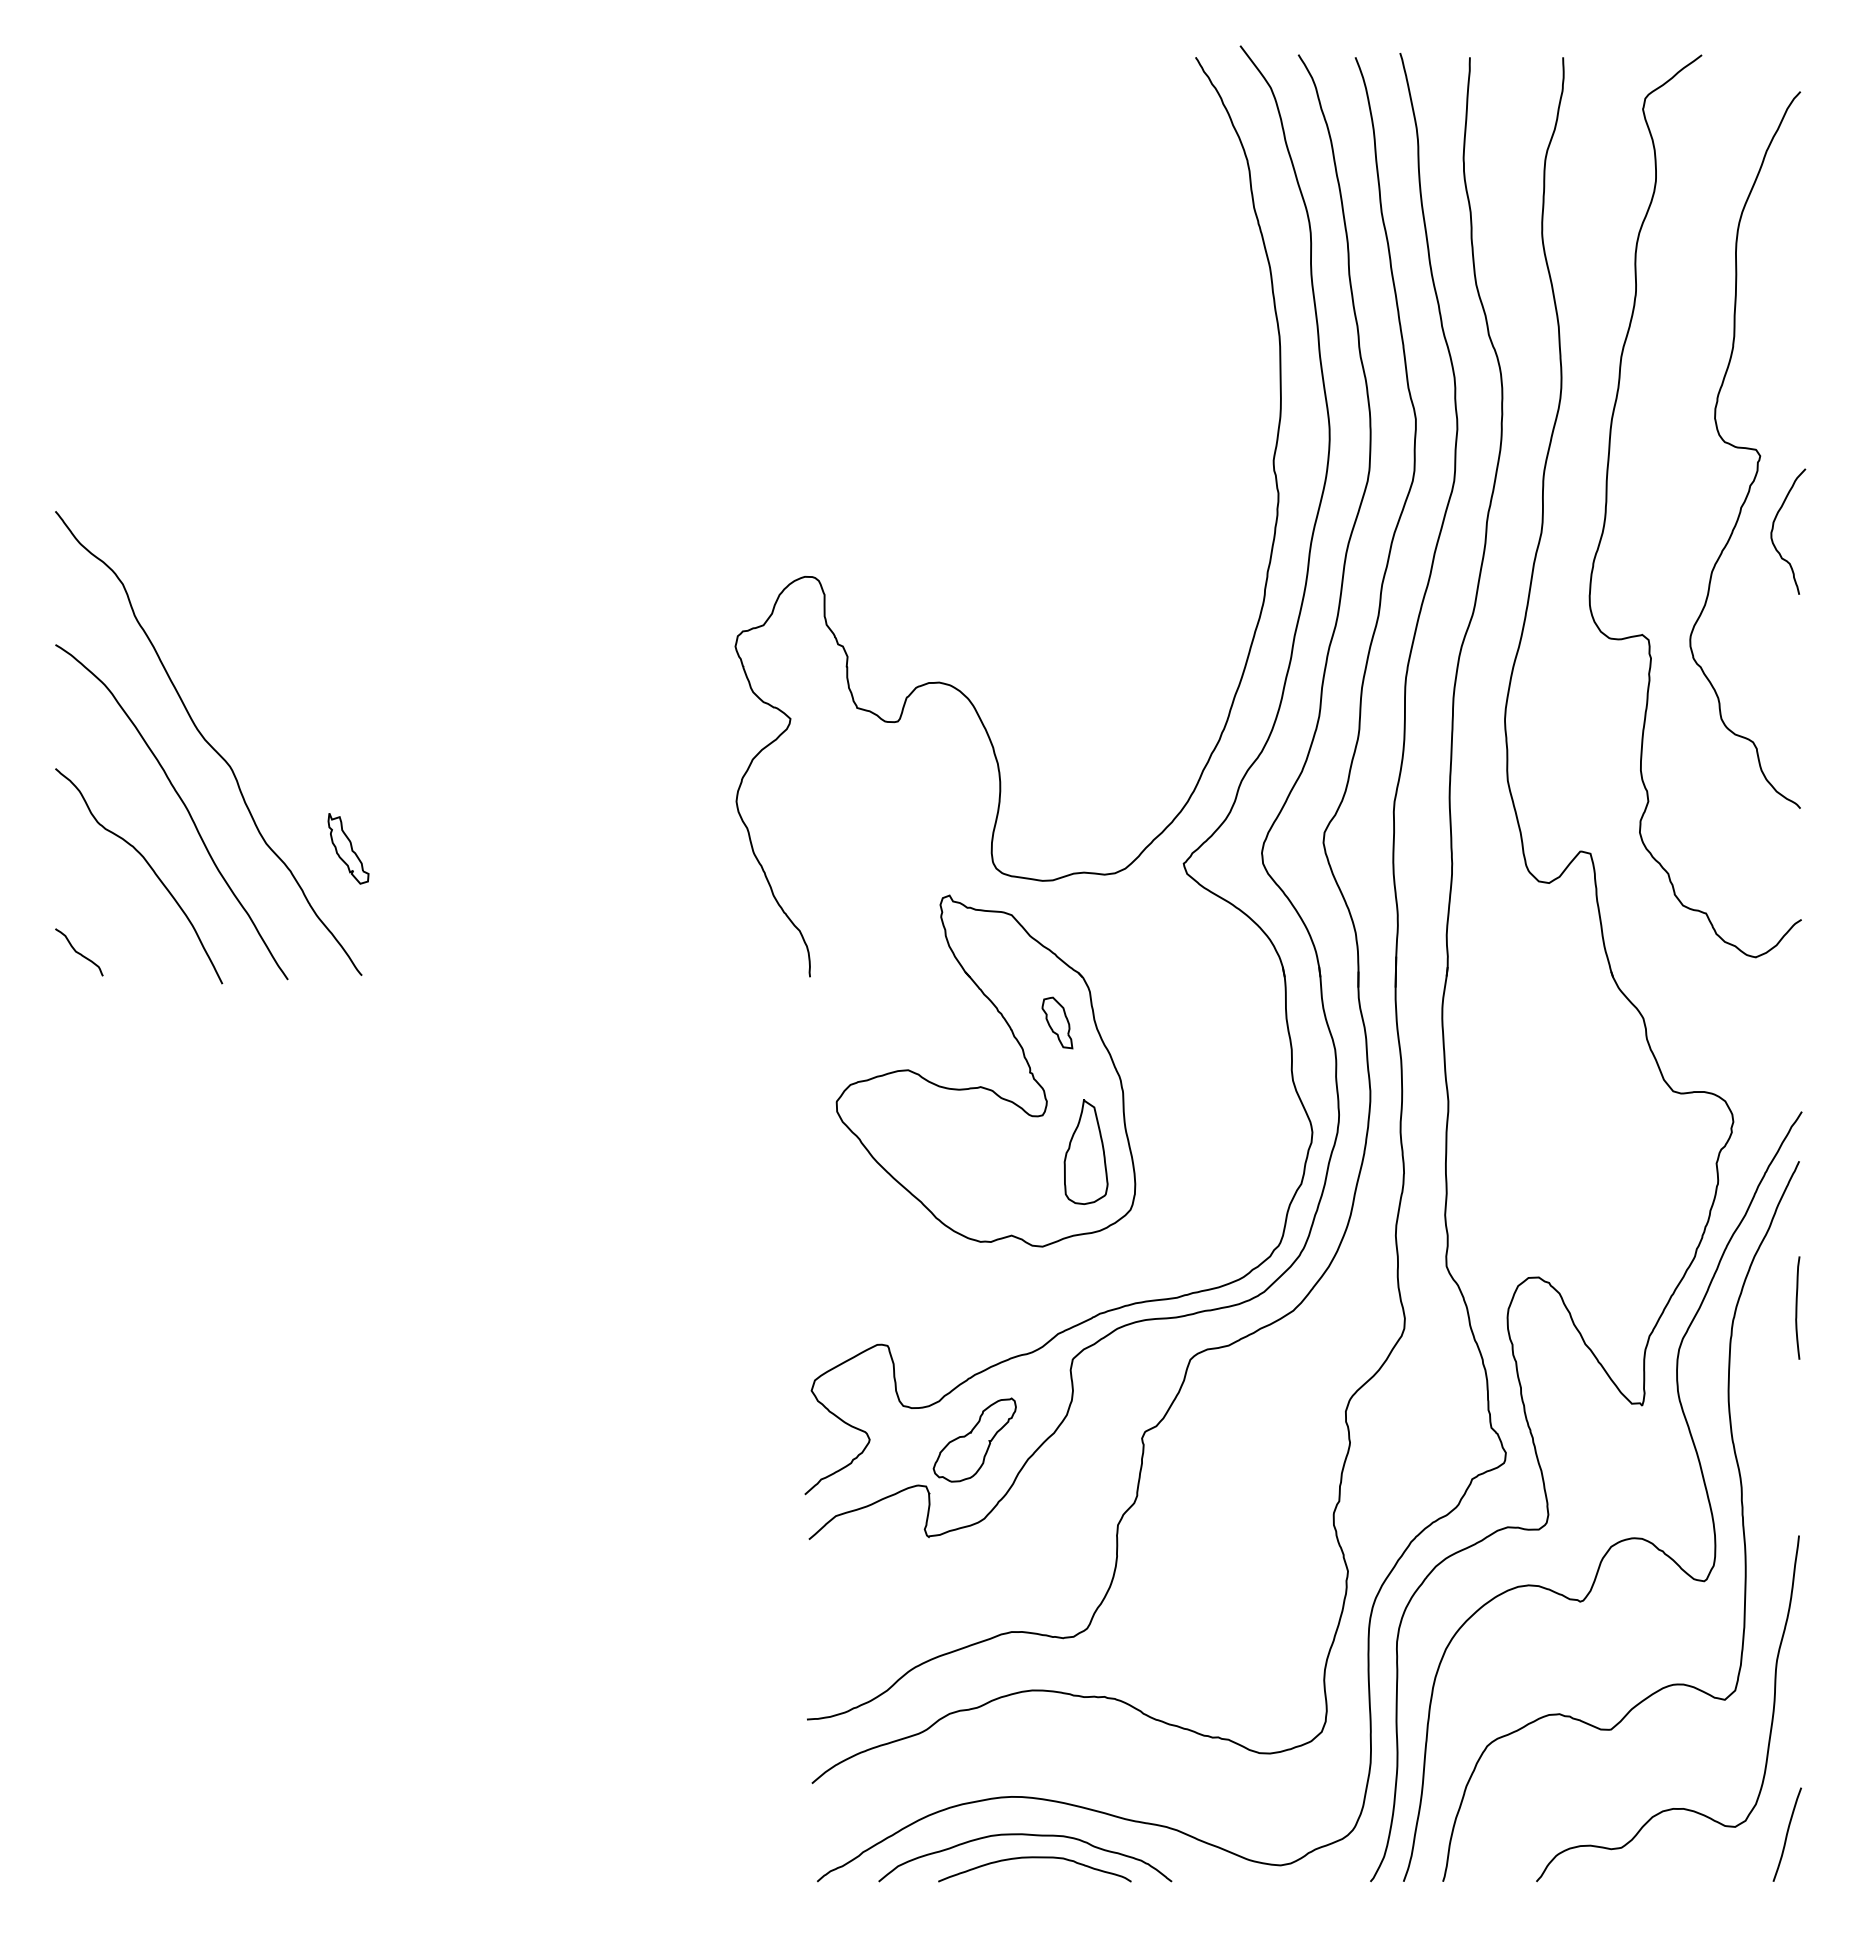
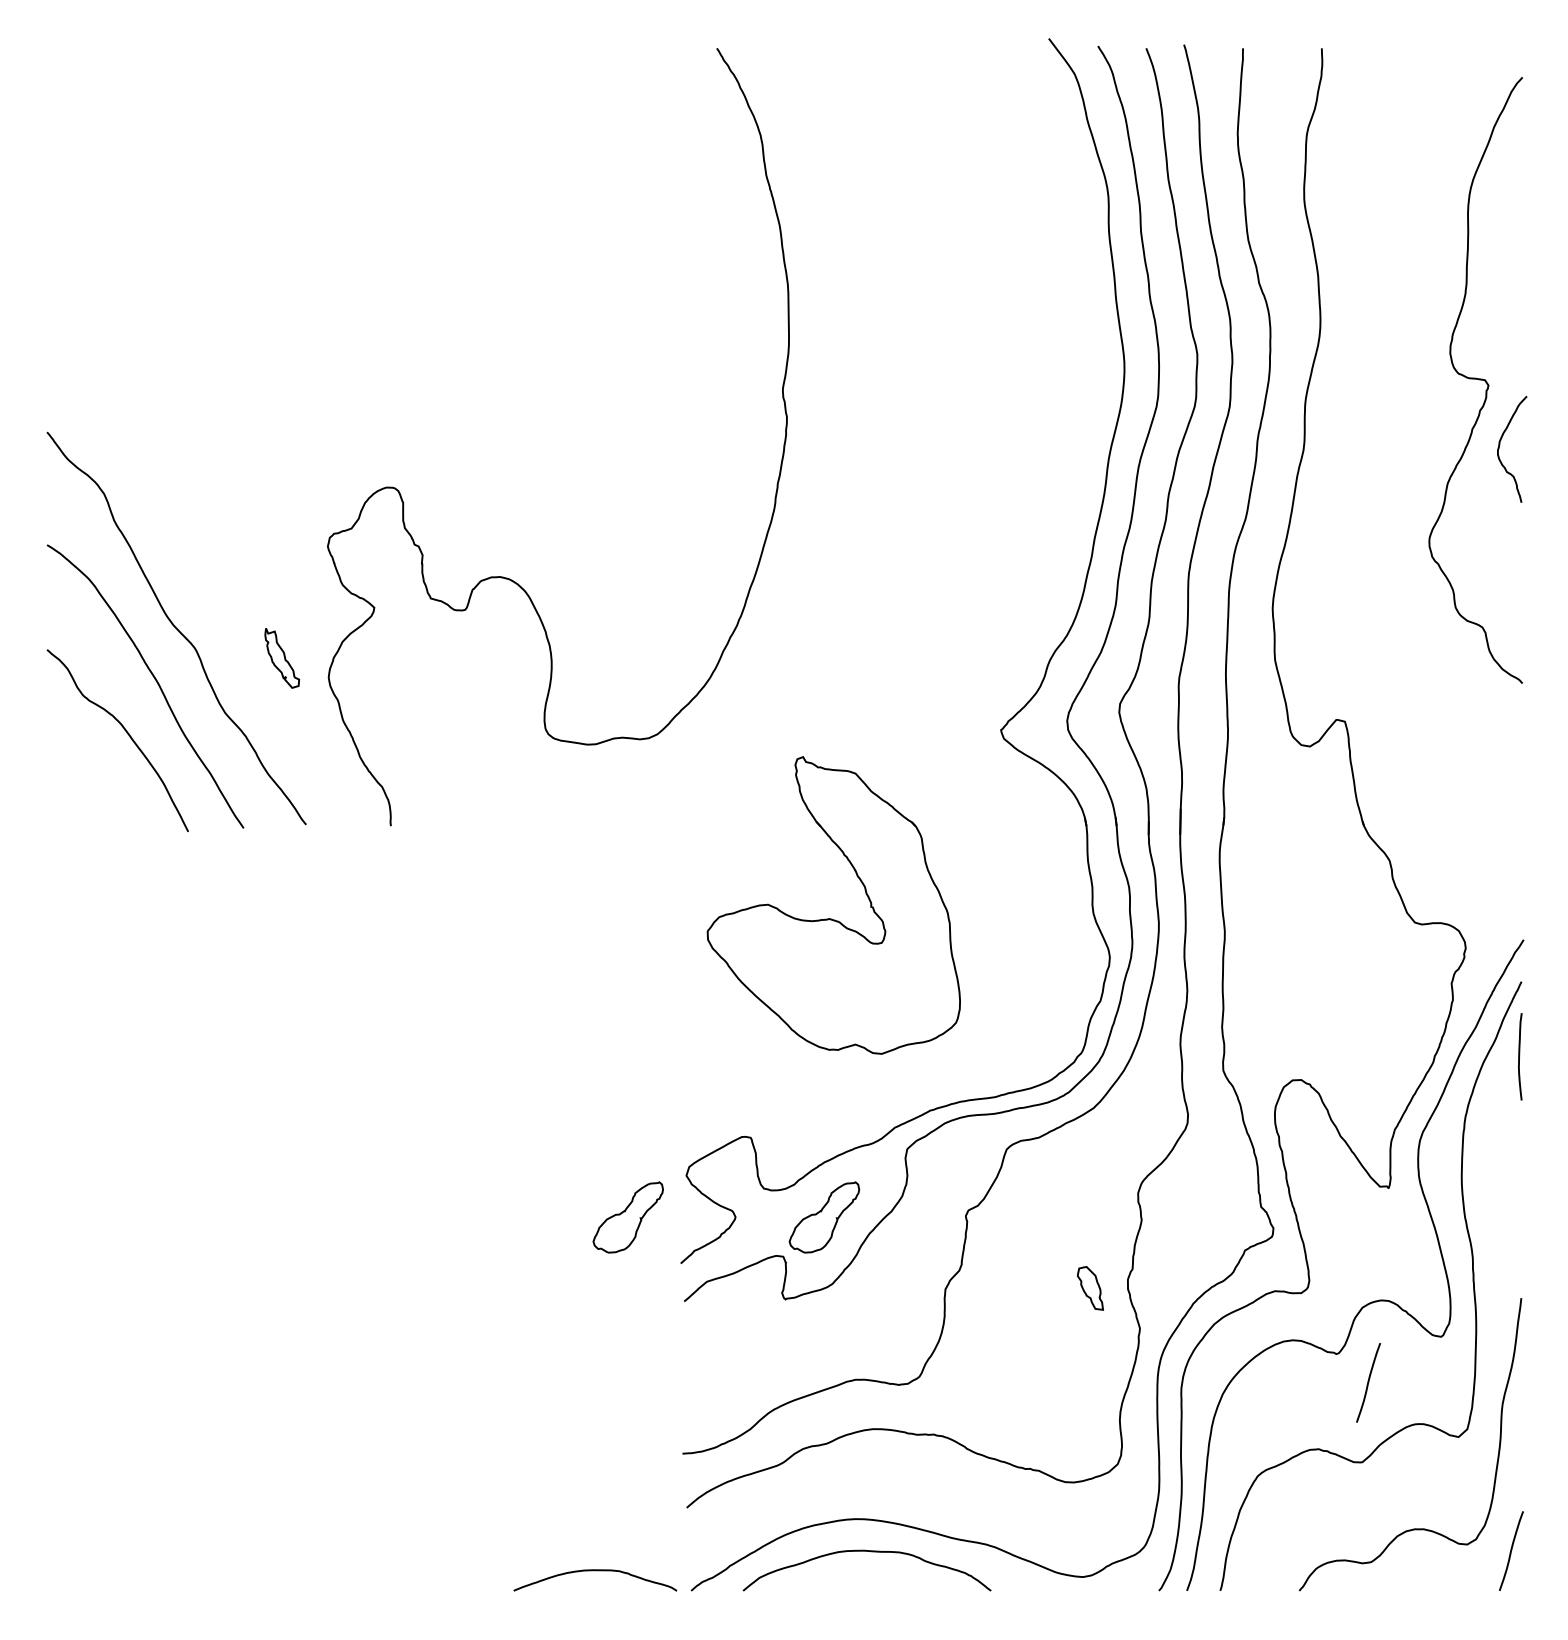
curve: (1607, 503) -> (1359, 425), removed
curve: (948, 683) -> (507, 577), moved
part: (348, 848) -> (282, 658), moved
curve: (79, 952) -> (67, 805), removed
part: (1057, 1022) -> (1090, 1287), moved
part: (1085, 1151) -> (918, 973), removed
curve: (1797, 1307) -> (1520, 1056), moved
part: (742, 1439) -> (628, 1216), added
curve: (1617, 1635) -> (1367, 1382), added
curve: (1034, 1858) -> (595, 1571), moved

